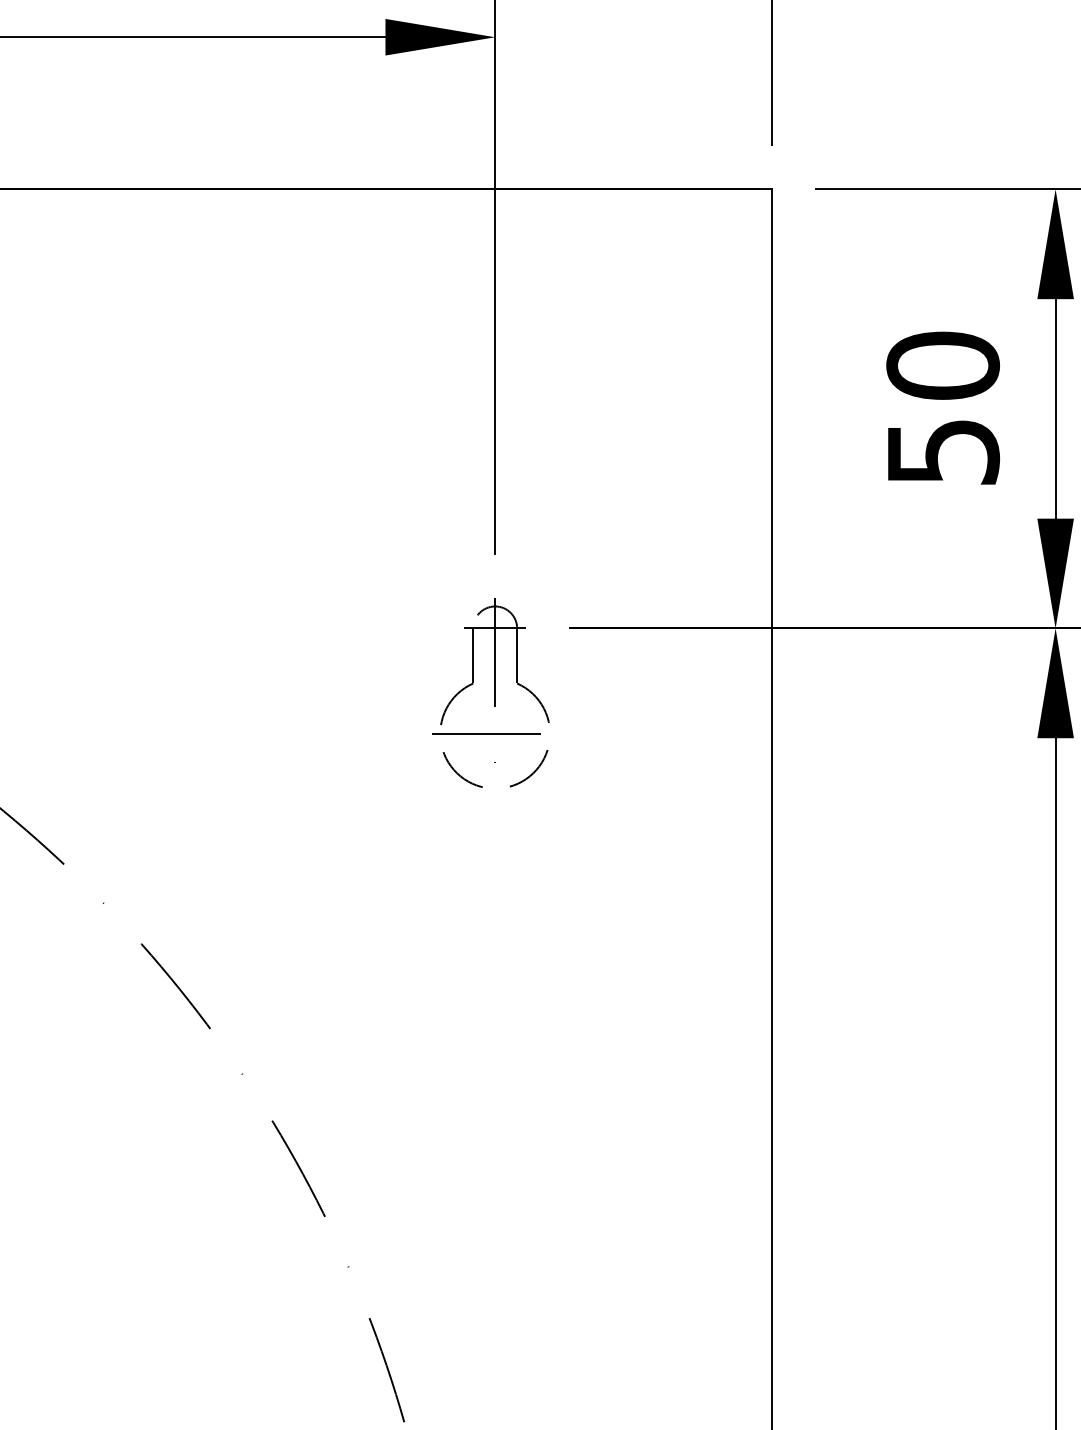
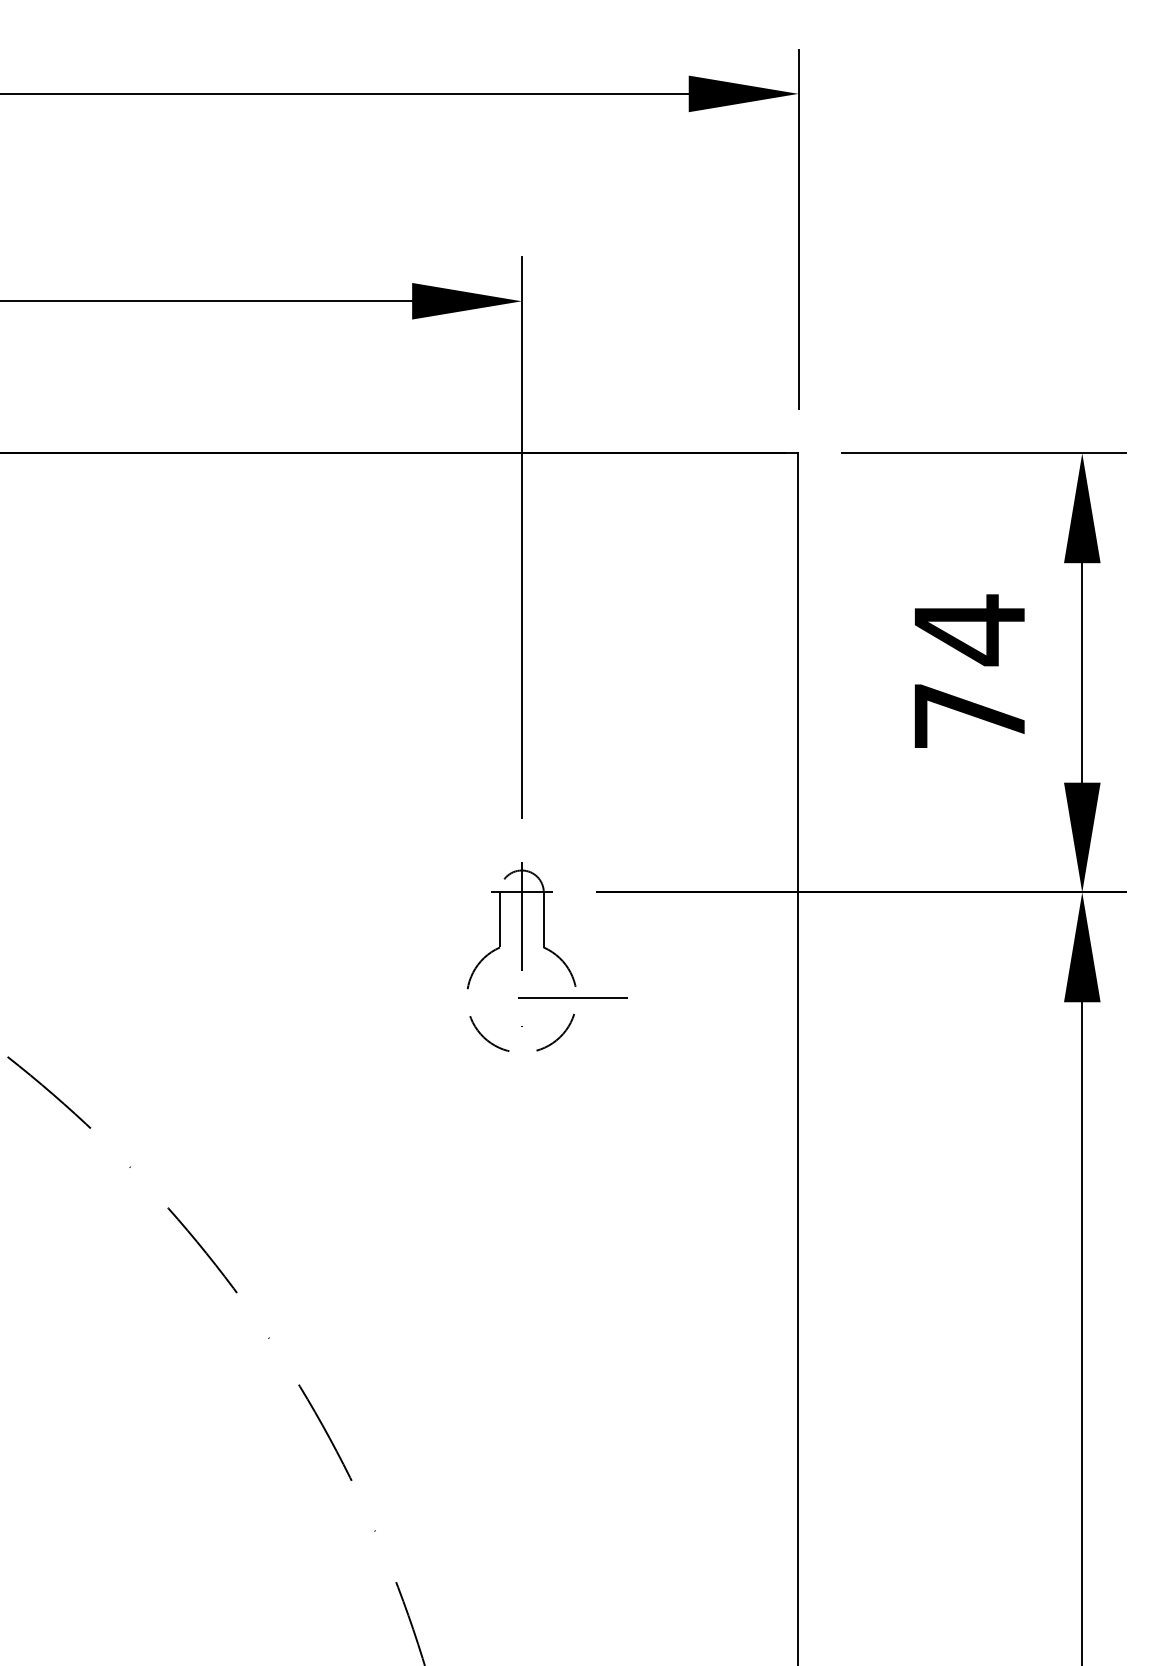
text: (942, 407) -> (969, 671), 50 -> 74
line: (485, 733) -> (572, 997), moved

